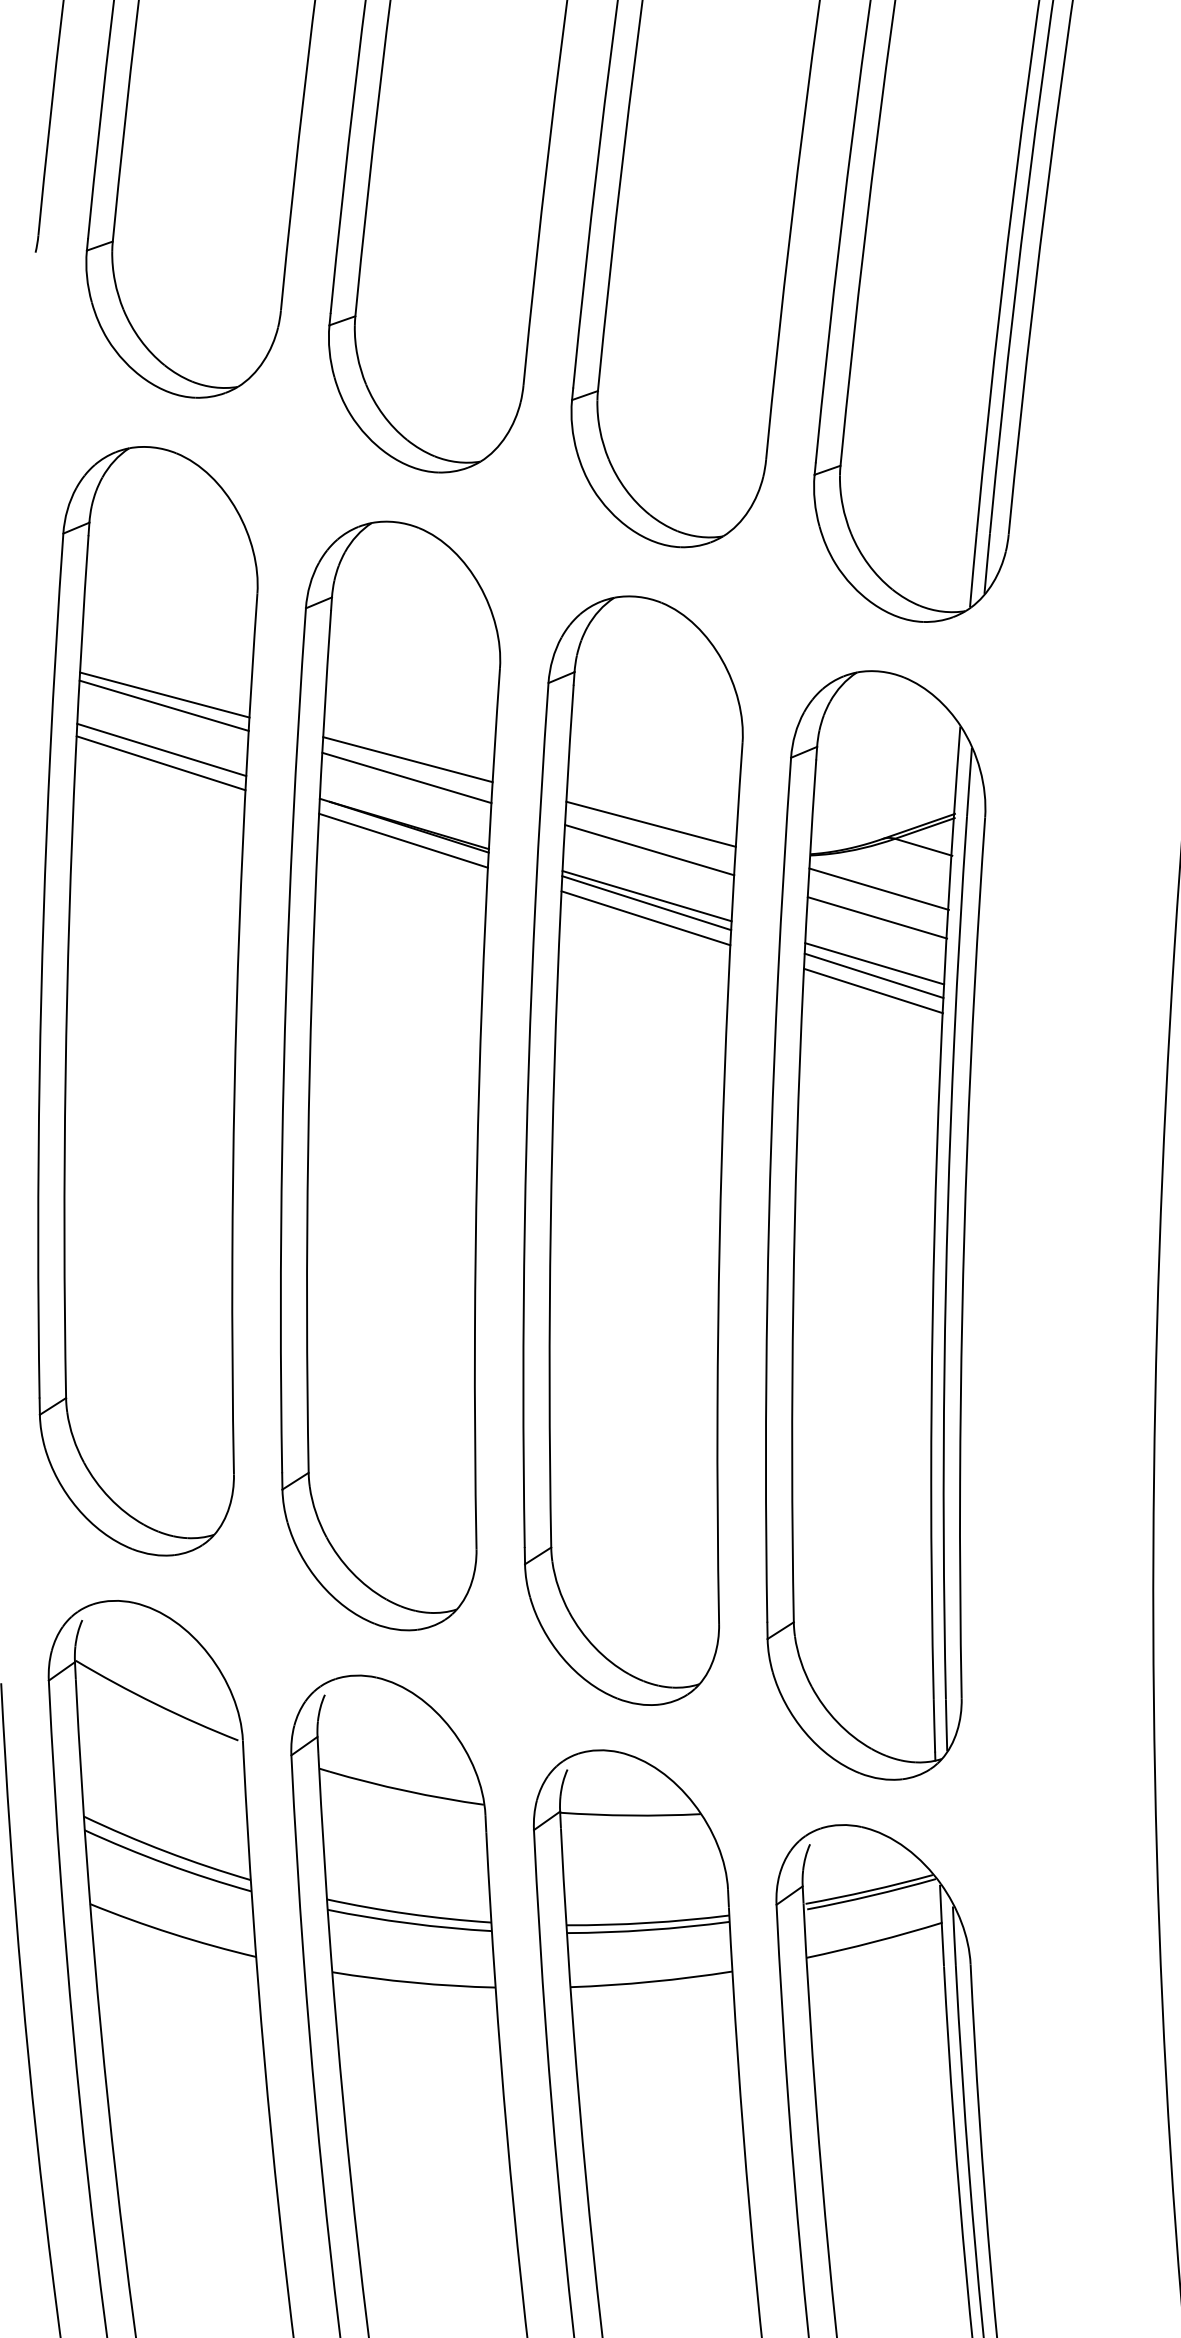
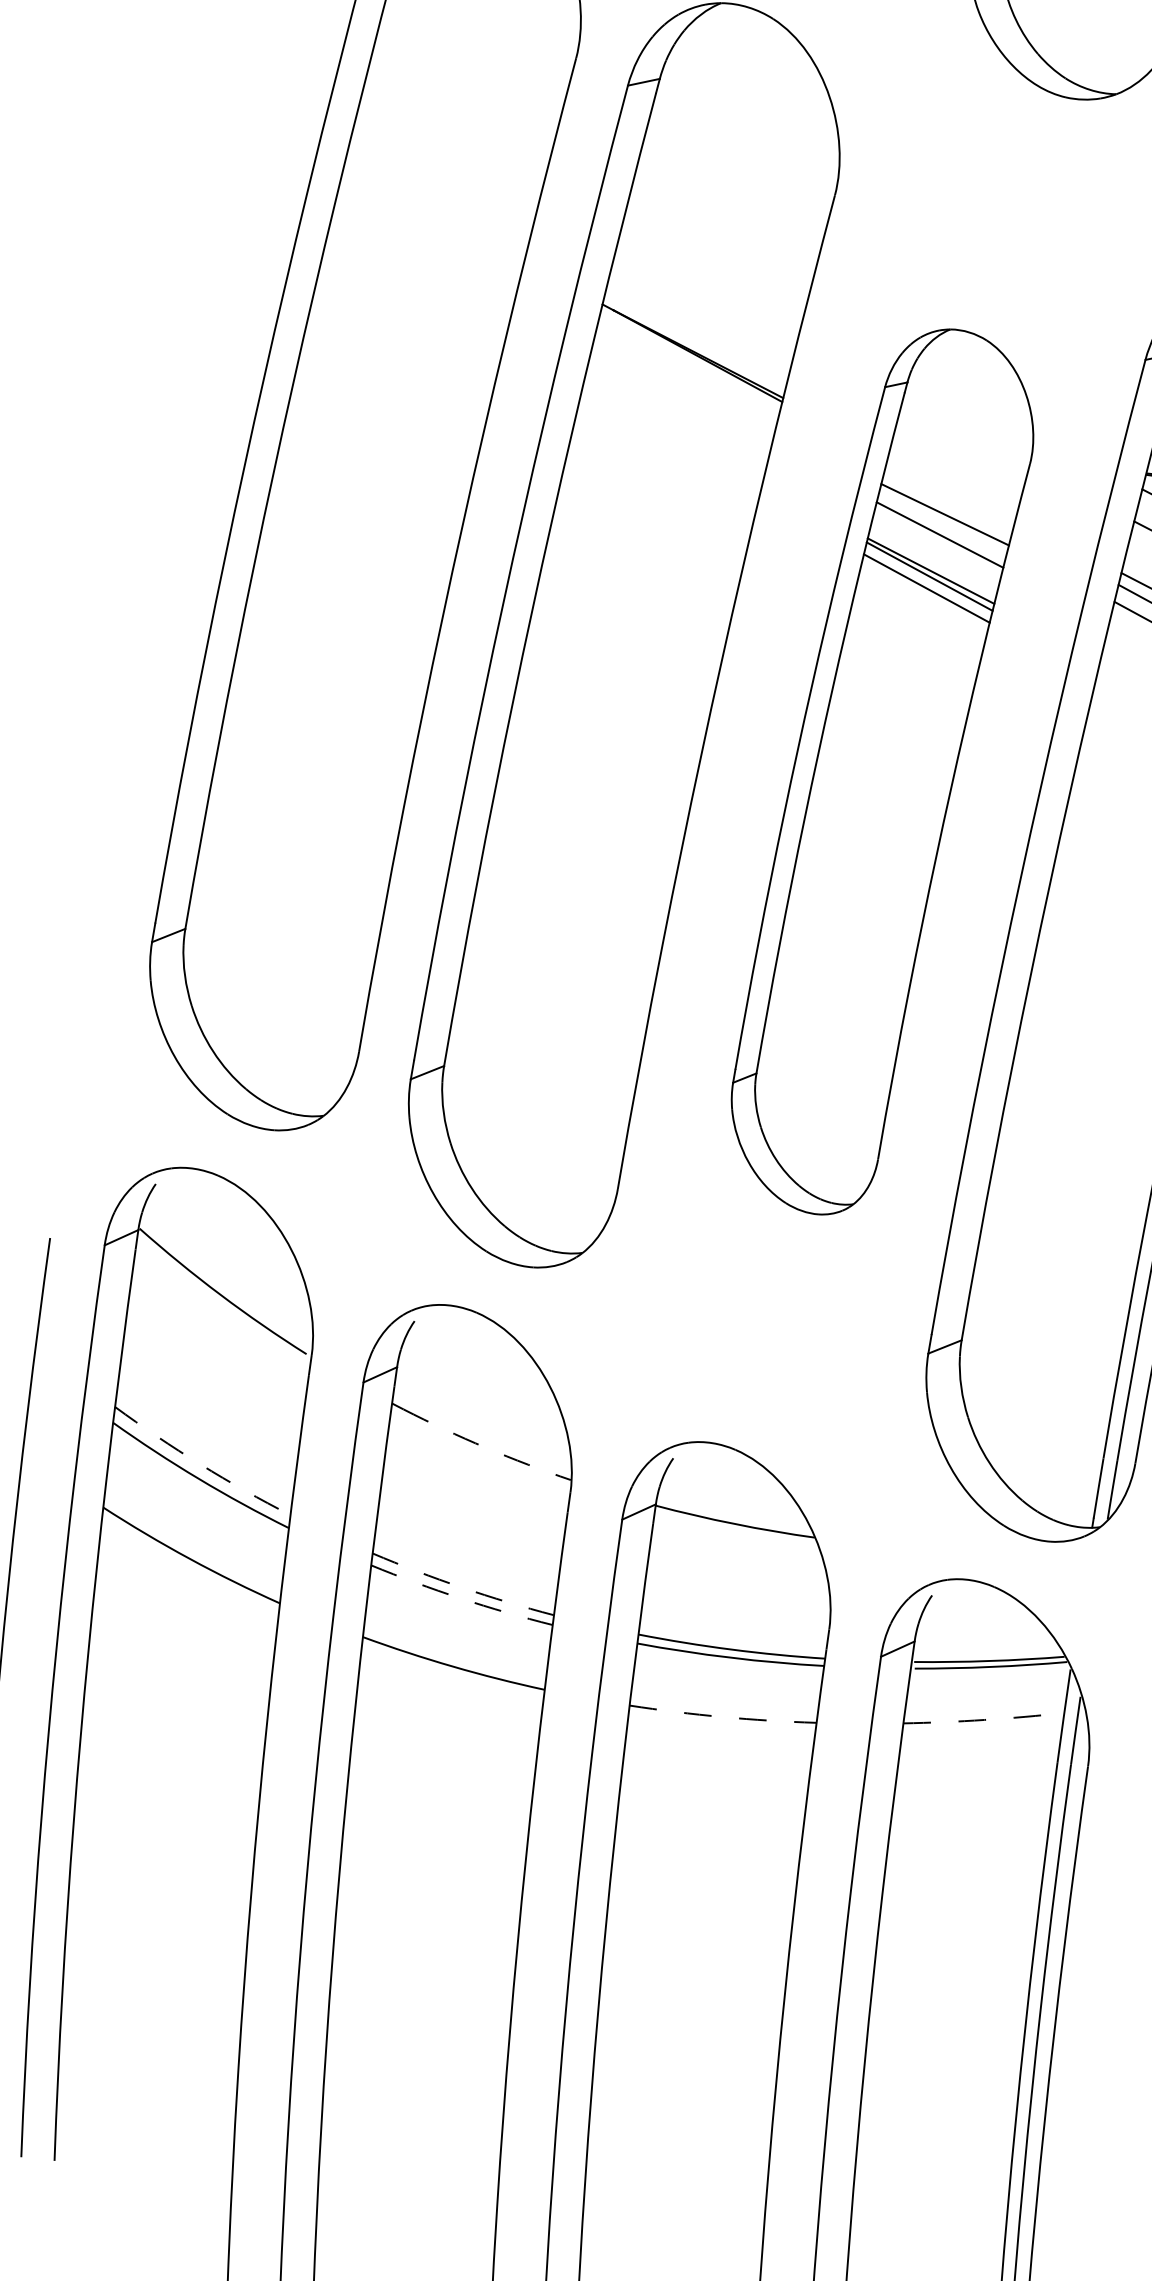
line: (164, 694) -> (449, 152), removed
line: (163, 705) -> (445, 164), removed
line: (161, 749) -> (433, 214), removed
line: (407, 759) -> (710, 278), removed
line: (160, 763) -> (429, 230), removed
line: (406, 777) -> (705, 299), removed
line: (403, 840) -> (688, 369), removed
part: (632, 1150) -> (880, 770), size x0.7
arc: (406, 1791) -> (486, 1448), solid -> dashed
arc: (166, 1851) -> (201, 1464), solid -> dashed
arc: (408, 1913) -> (462, 1587), solid -> dashed
arc: (409, 1923) -> (460, 1598), solid -> dashed
arc: (874, 1941) -> (984, 1719), solid -> dashed
arc: (651, 1981) -> (722, 1716), solid -> dashed

